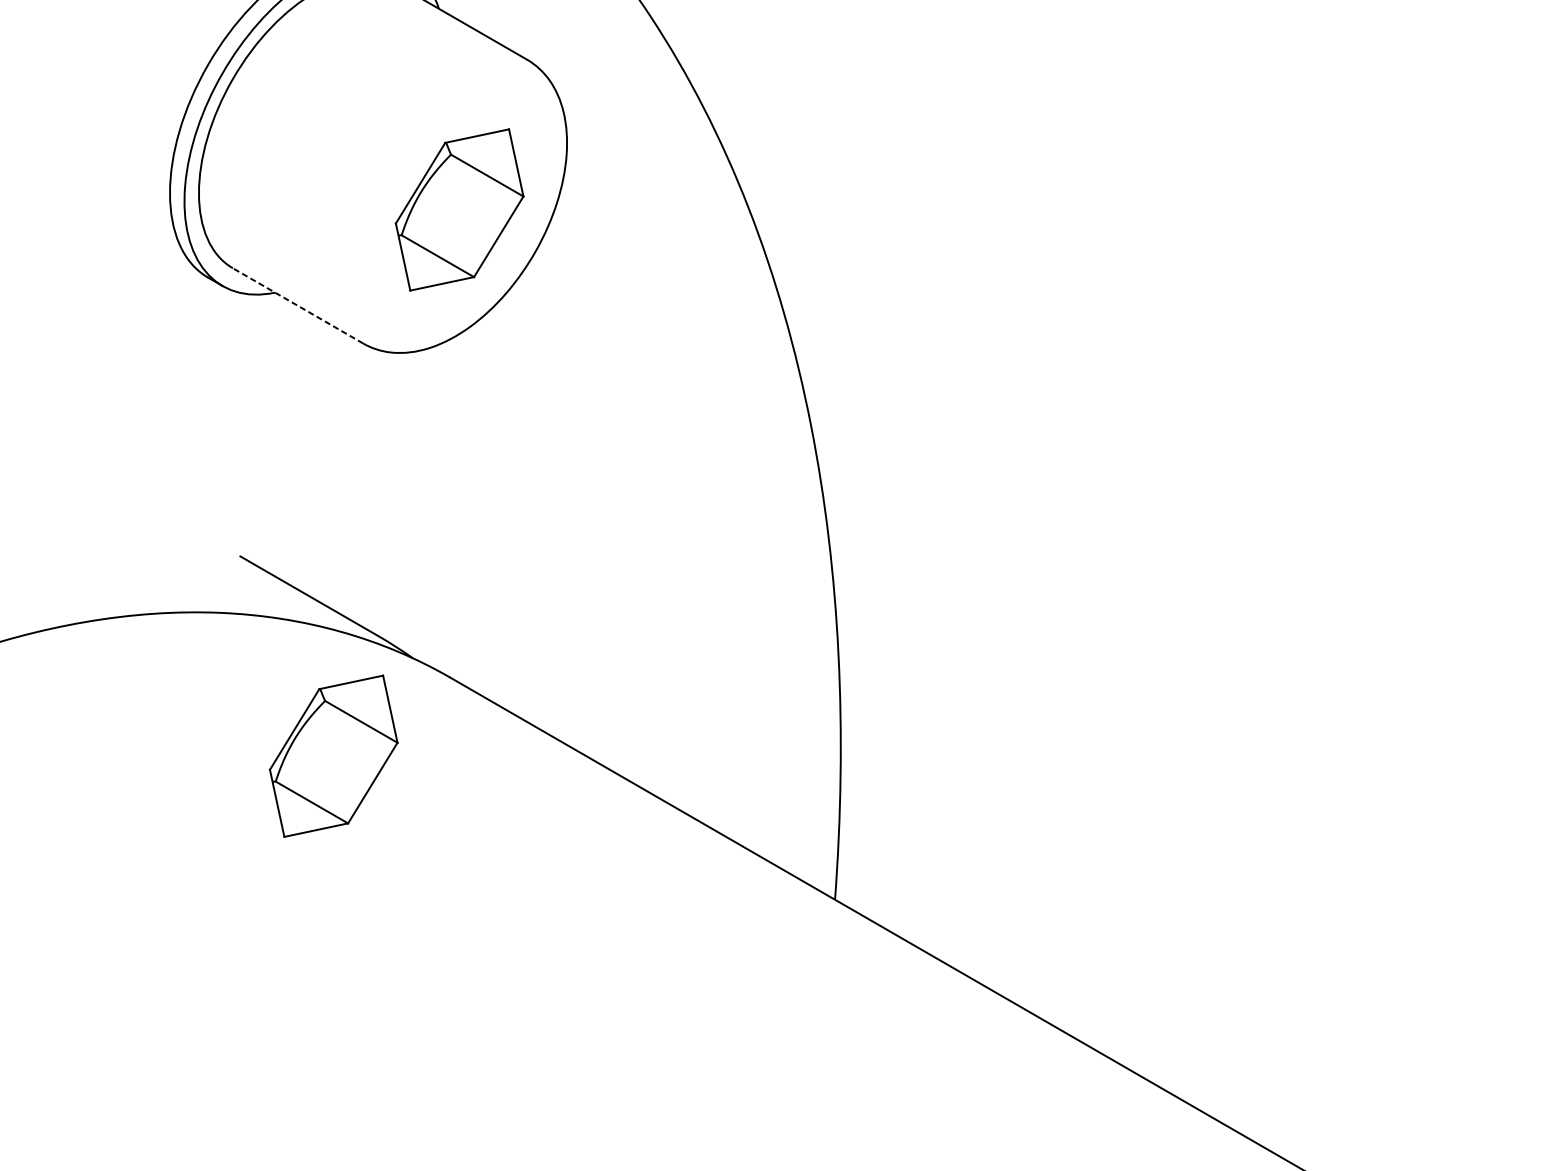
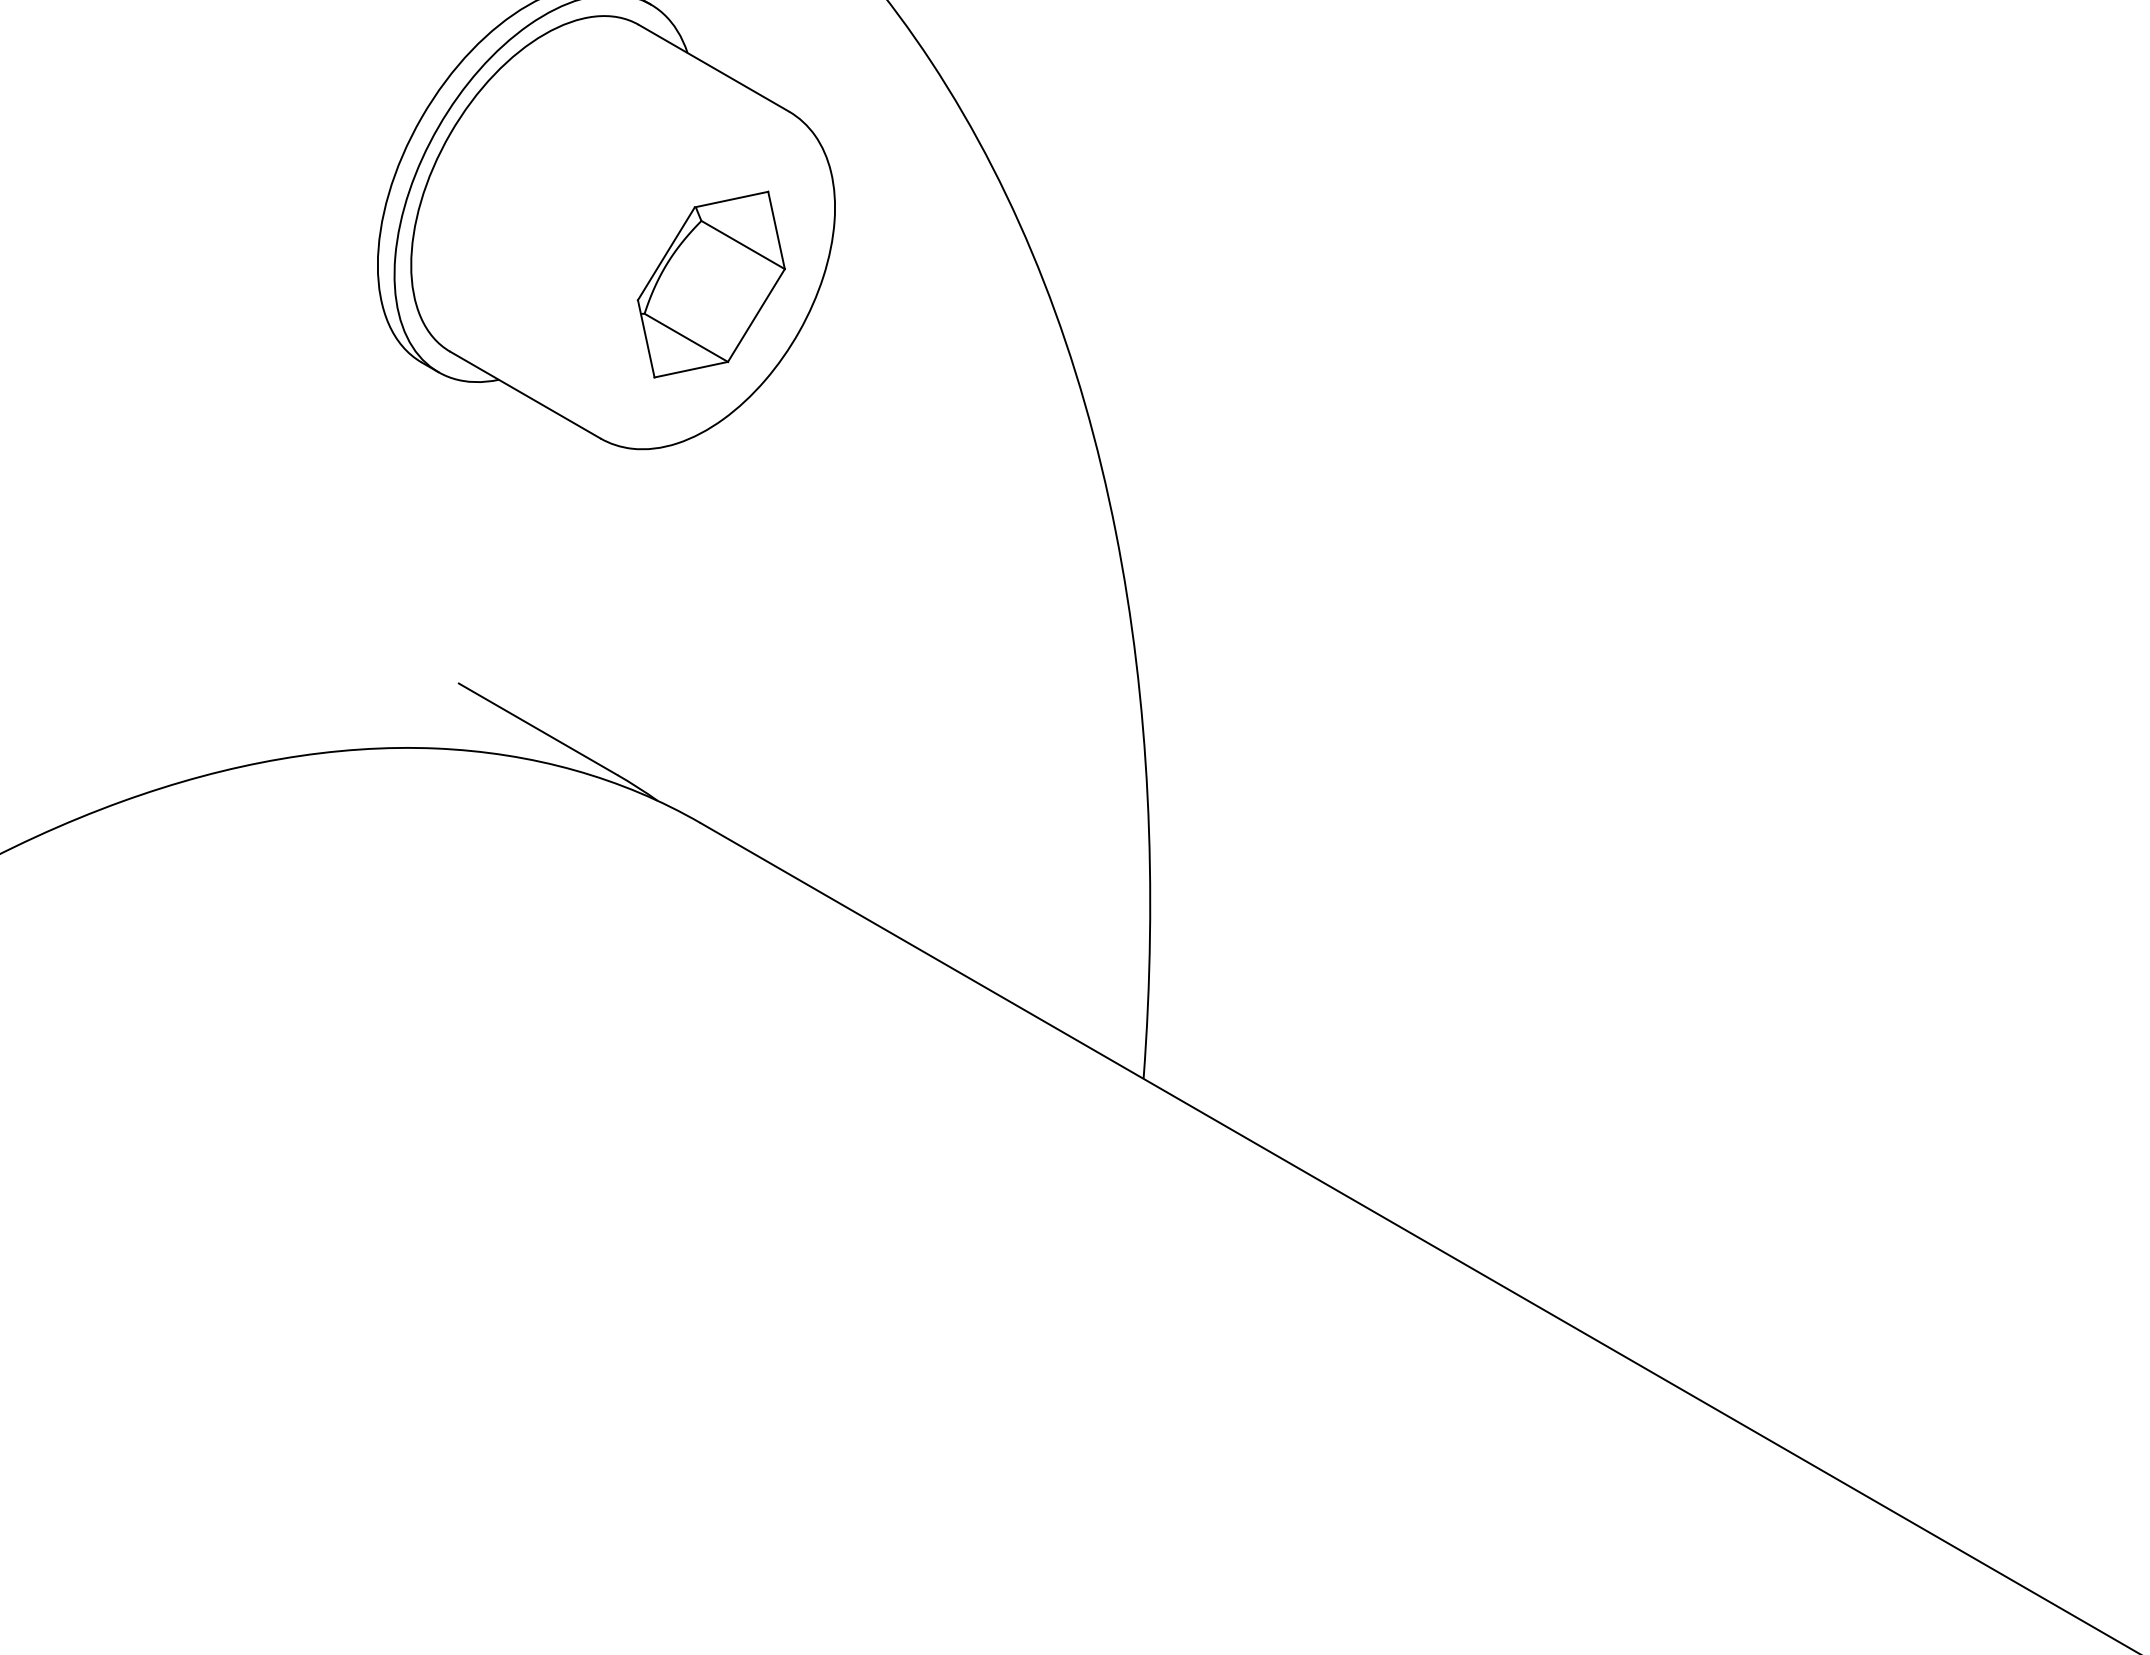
line: (298, 306) -> (525, 395), dashed -> solid
part: (332, 756) -> (565, 913), removed

